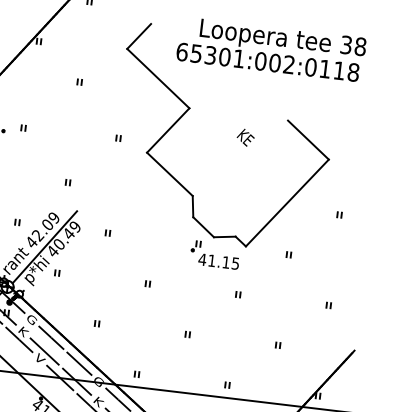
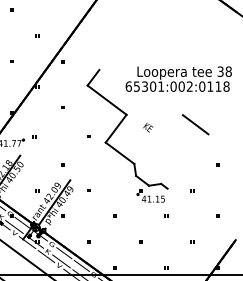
text: (271, 48) -> (178, 78), moved
text: (246, 137) -> (148, 127), moved
line: (286, 202) -> (187, 161), removed

